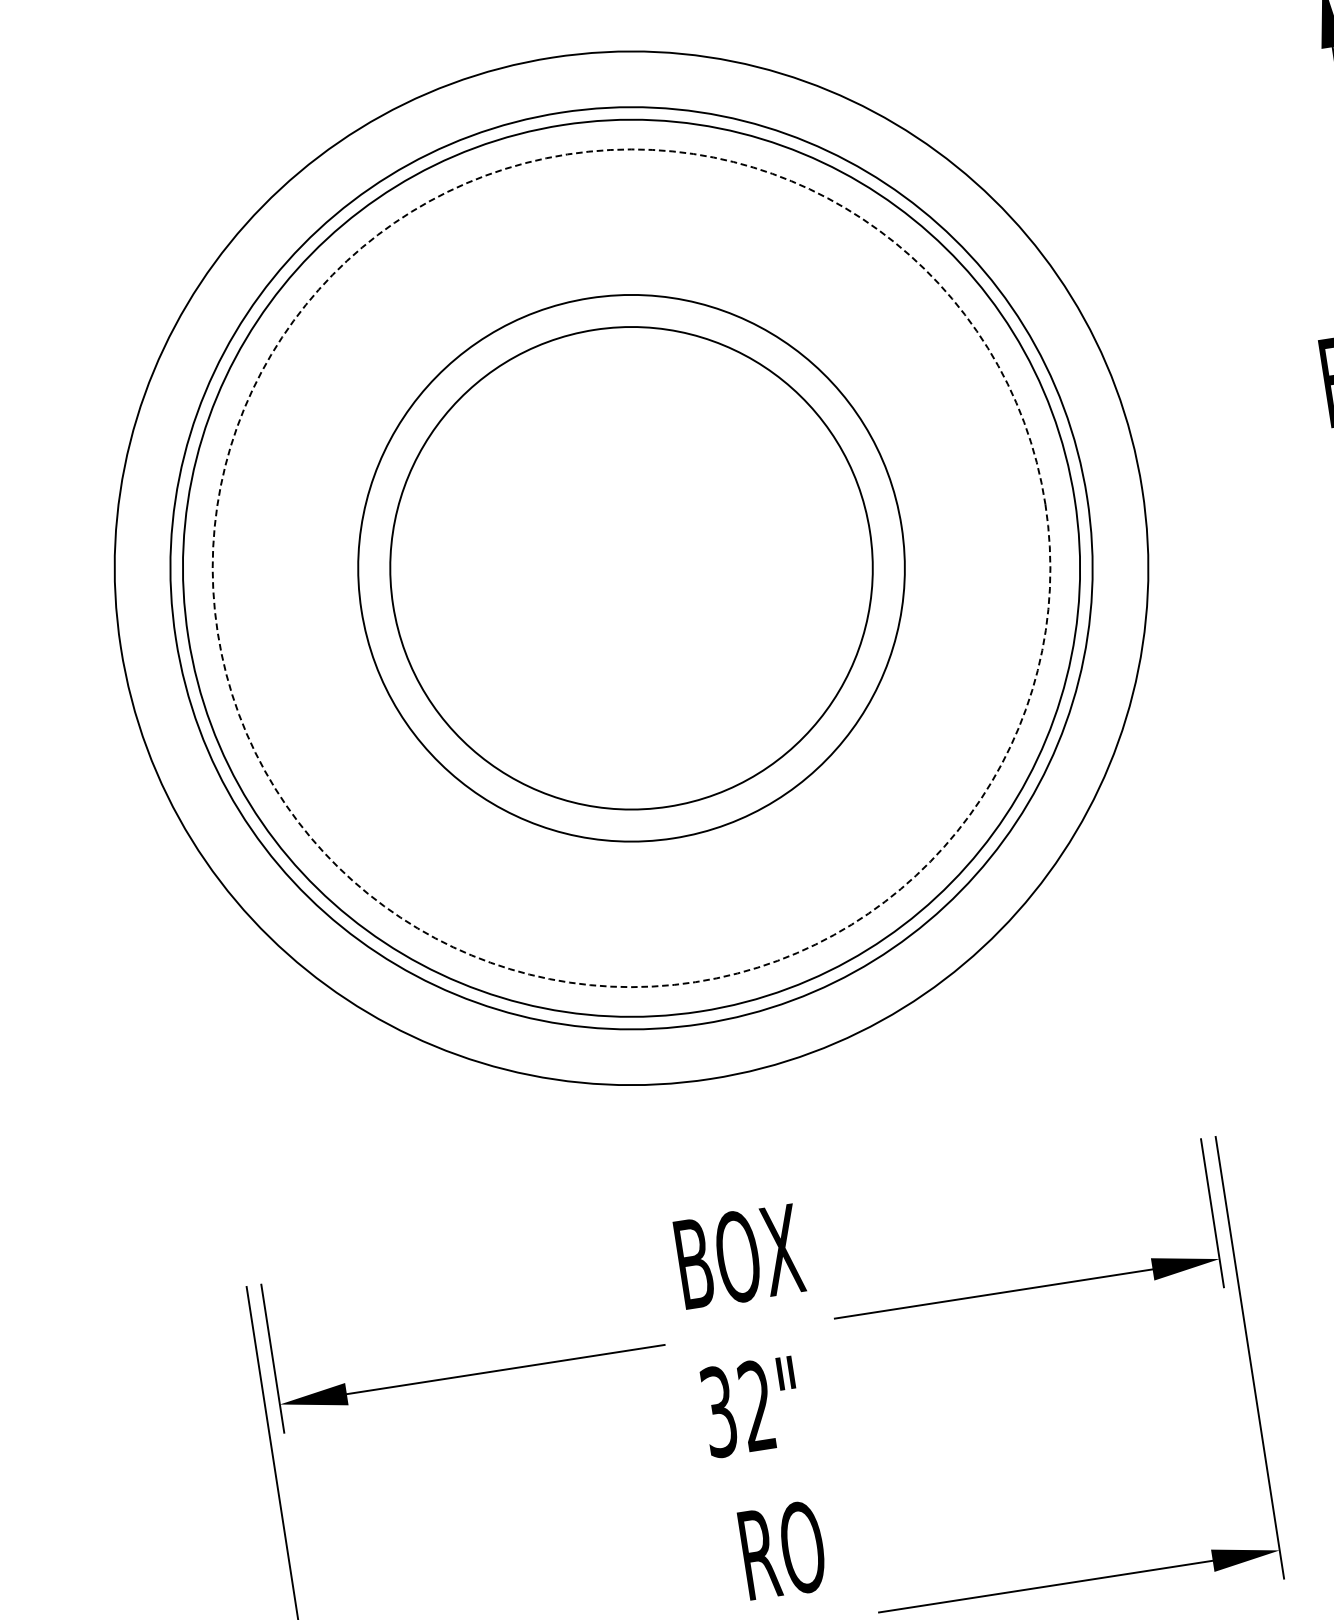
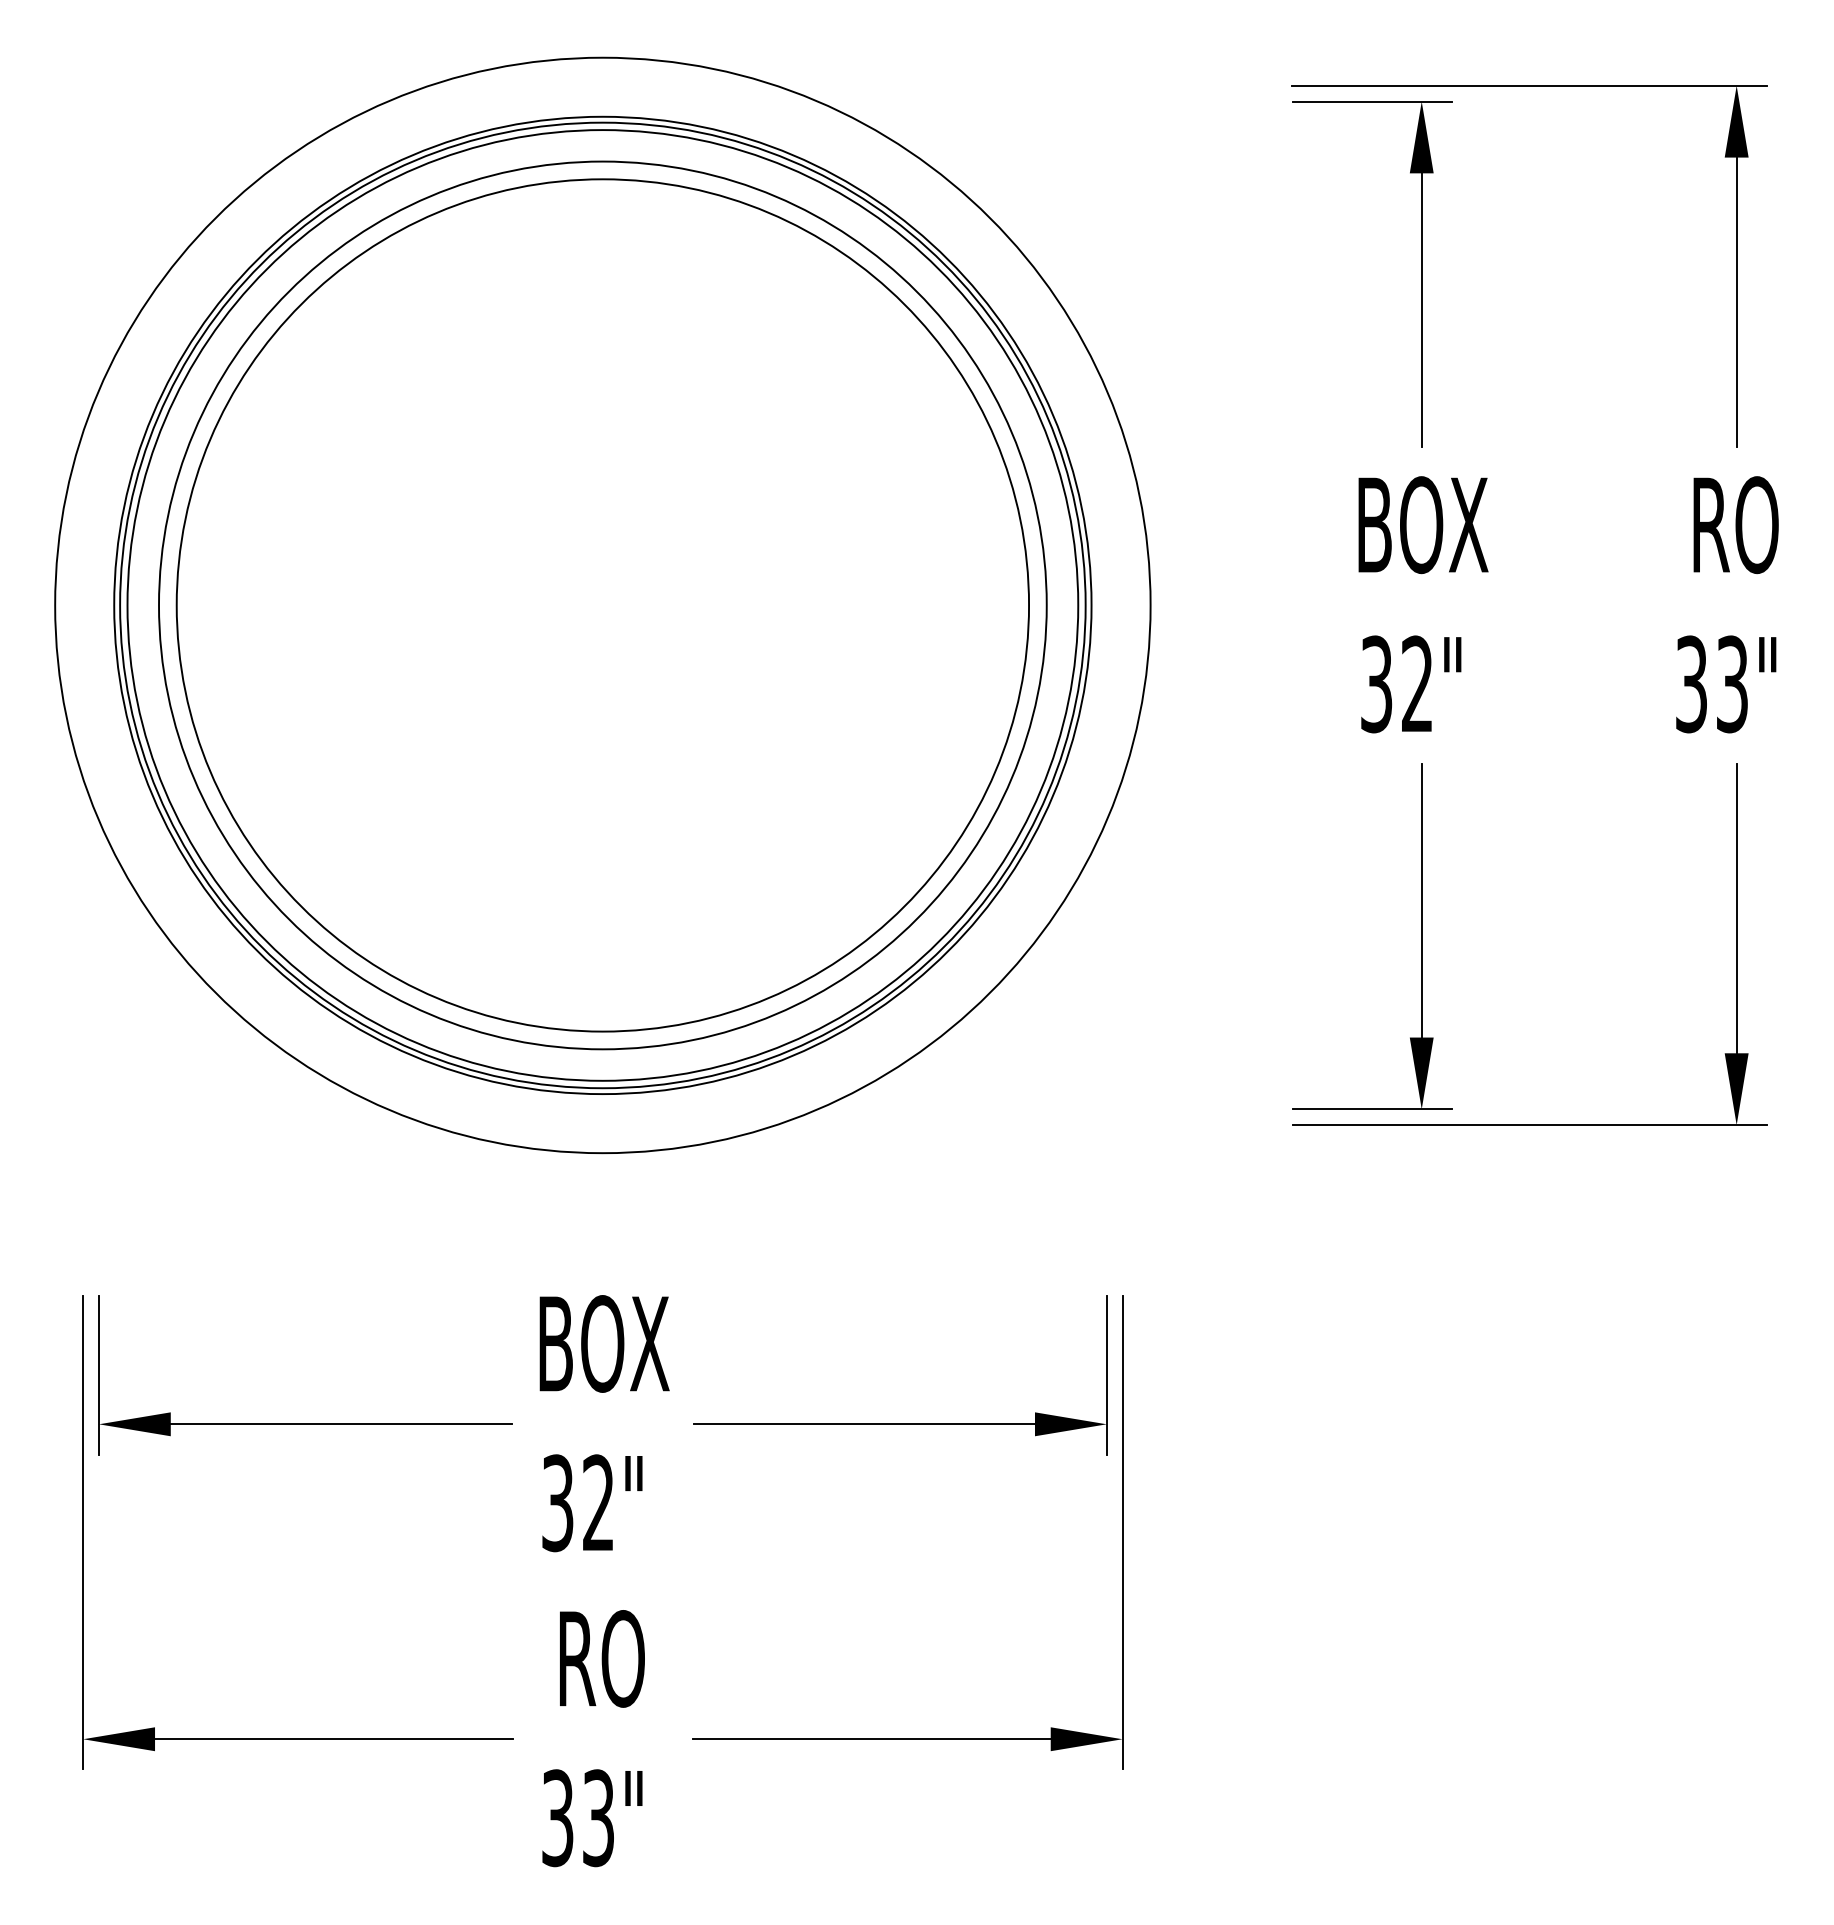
circle: (631, 568) -> (602, 605), dashed -> solid
circle: (631, 568) -> (602, 605), size x1.67
circle: (631, 568) -> (602, 605), size x1.67

